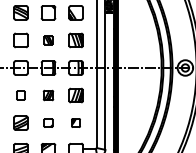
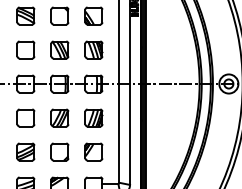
part: (48, 40) -> (59, 50), size x1.67
part: (20, 95) -> (25, 117), size x1.67
part: (48, 95) -> (59, 117), size x1.43
part: (48, 122) -> (59, 151), size x1.67
part: (75, 122) -> (93, 151), size x1.67

